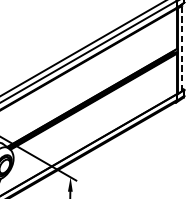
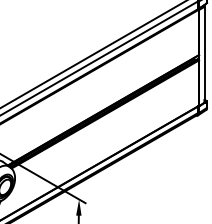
line: (182, 48) -> (204, 54), dashed -> solid

